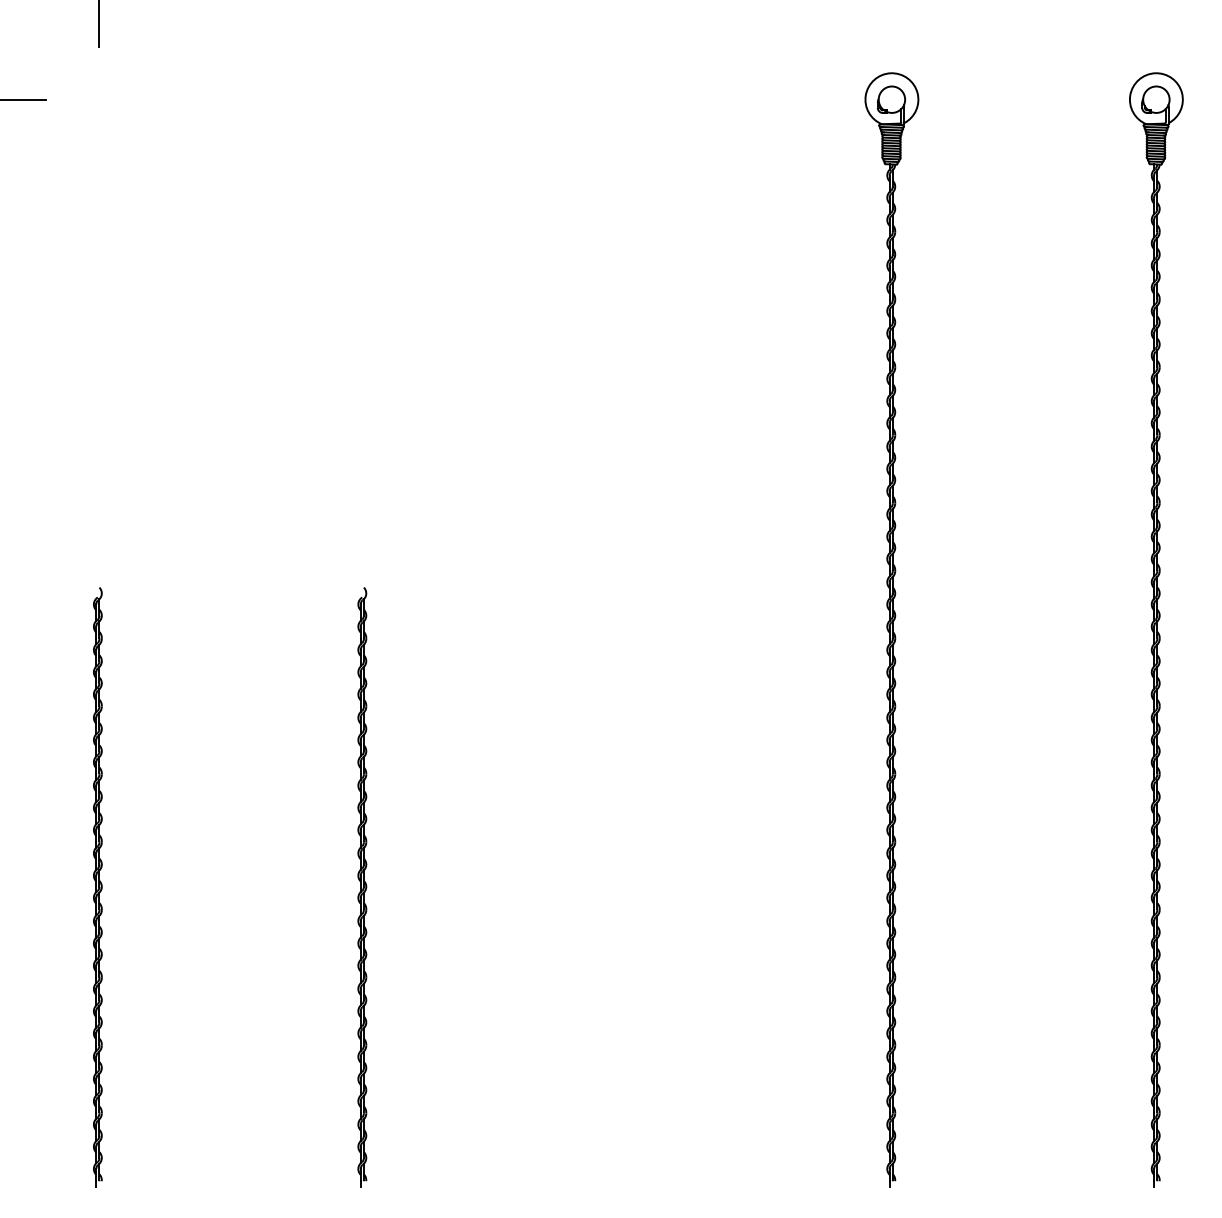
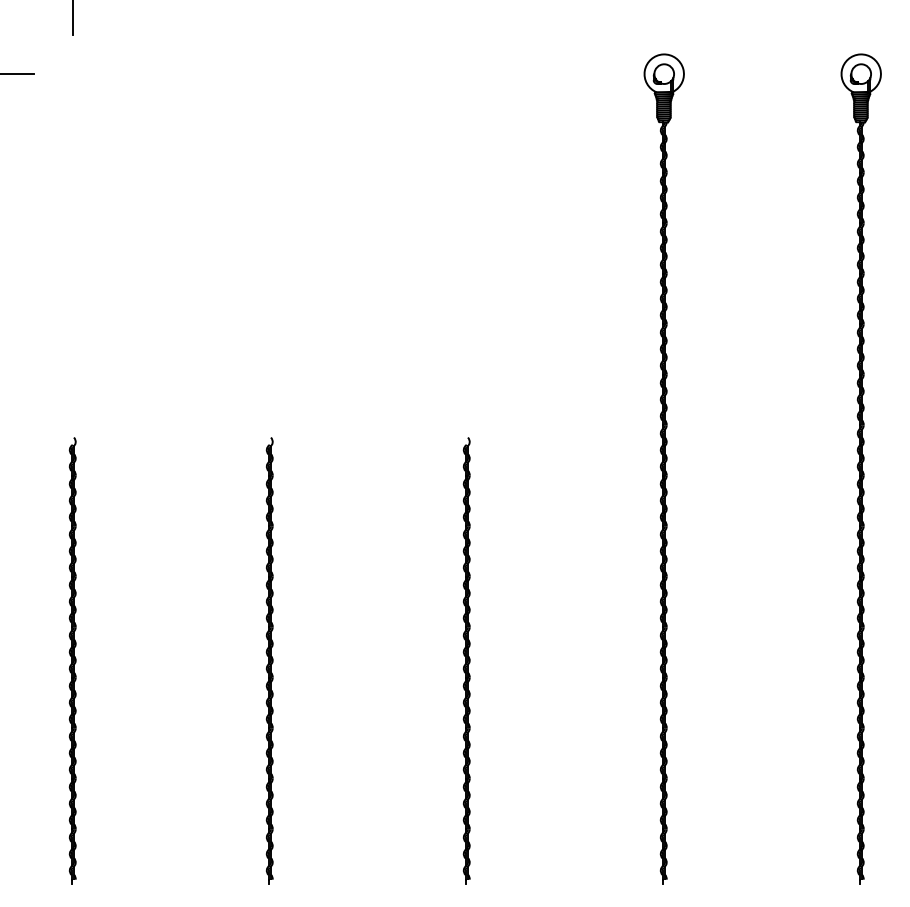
part: (626, 886) -> (466, 660), added

